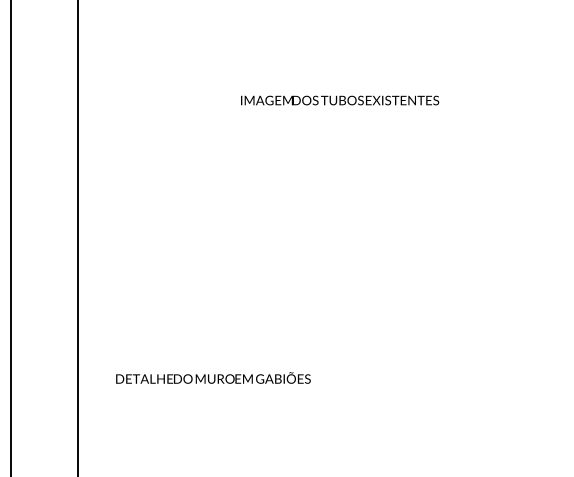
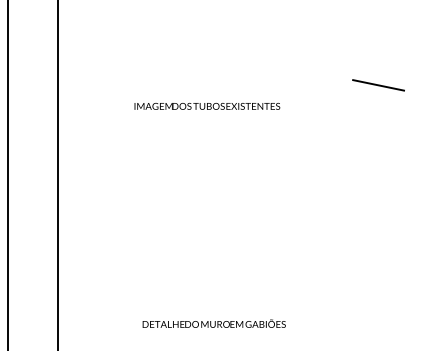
text: (340, 100) -> (207, 106), moved
line: (514, 115) -> (378, 85), added
text: (213, 377) -> (214, 323), moved

